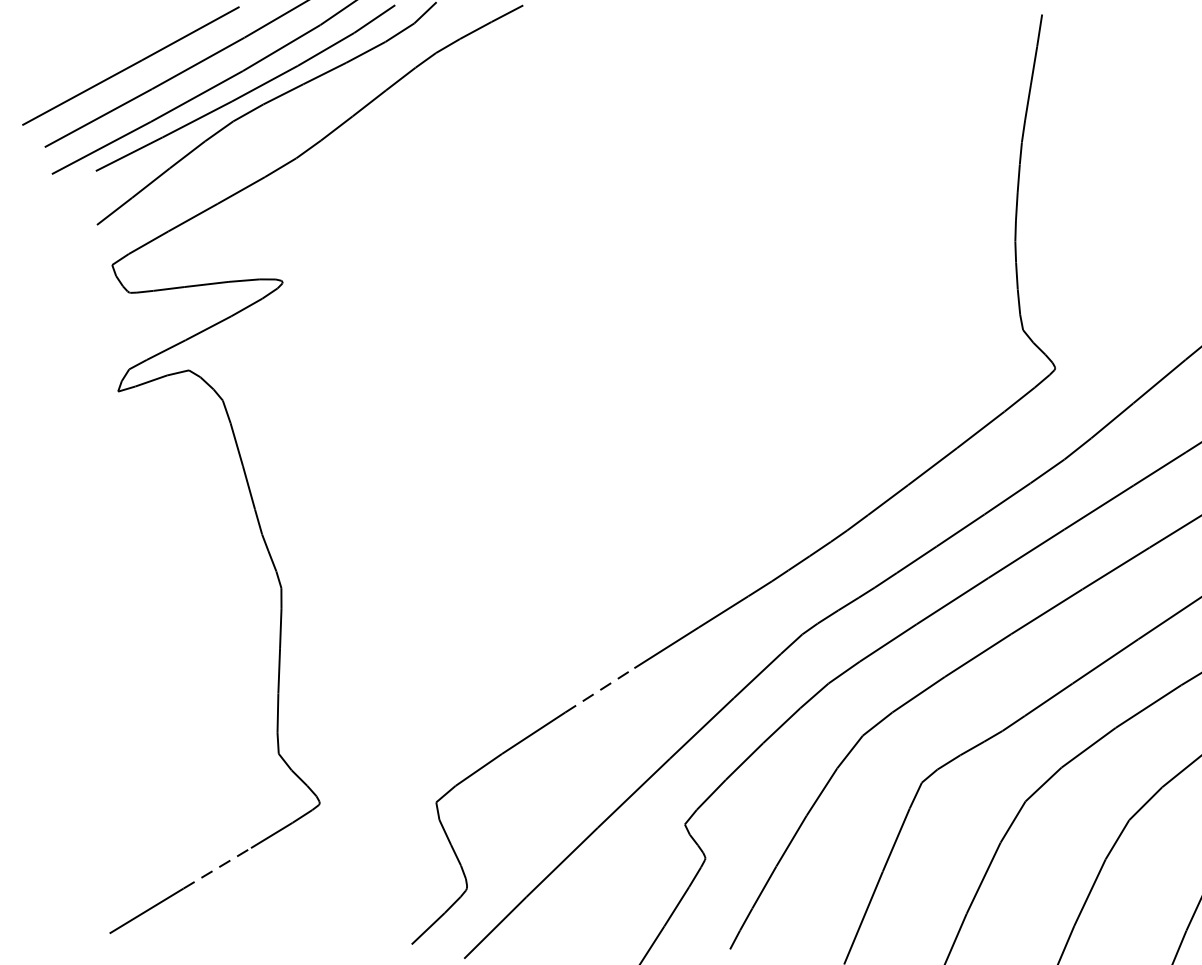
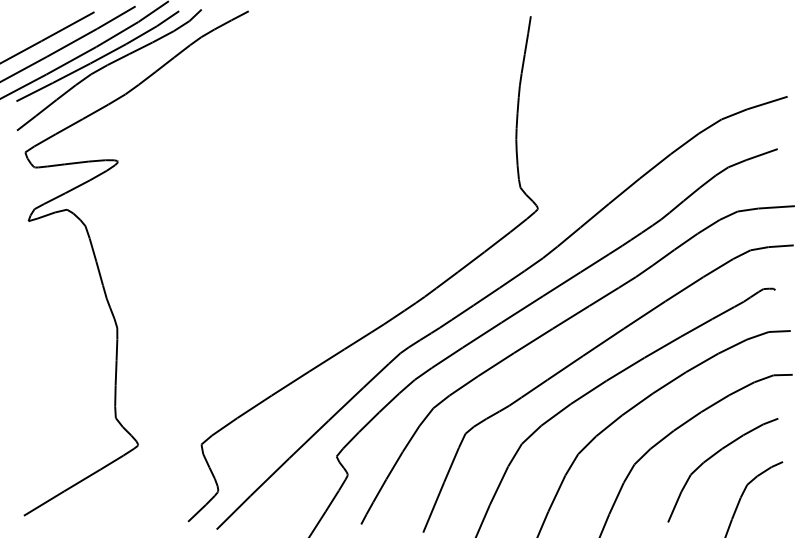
line: (600, 690) -> (290, 383), dashed -> solid
line: (217, 868) -> (82, 480), dashed -> solid

